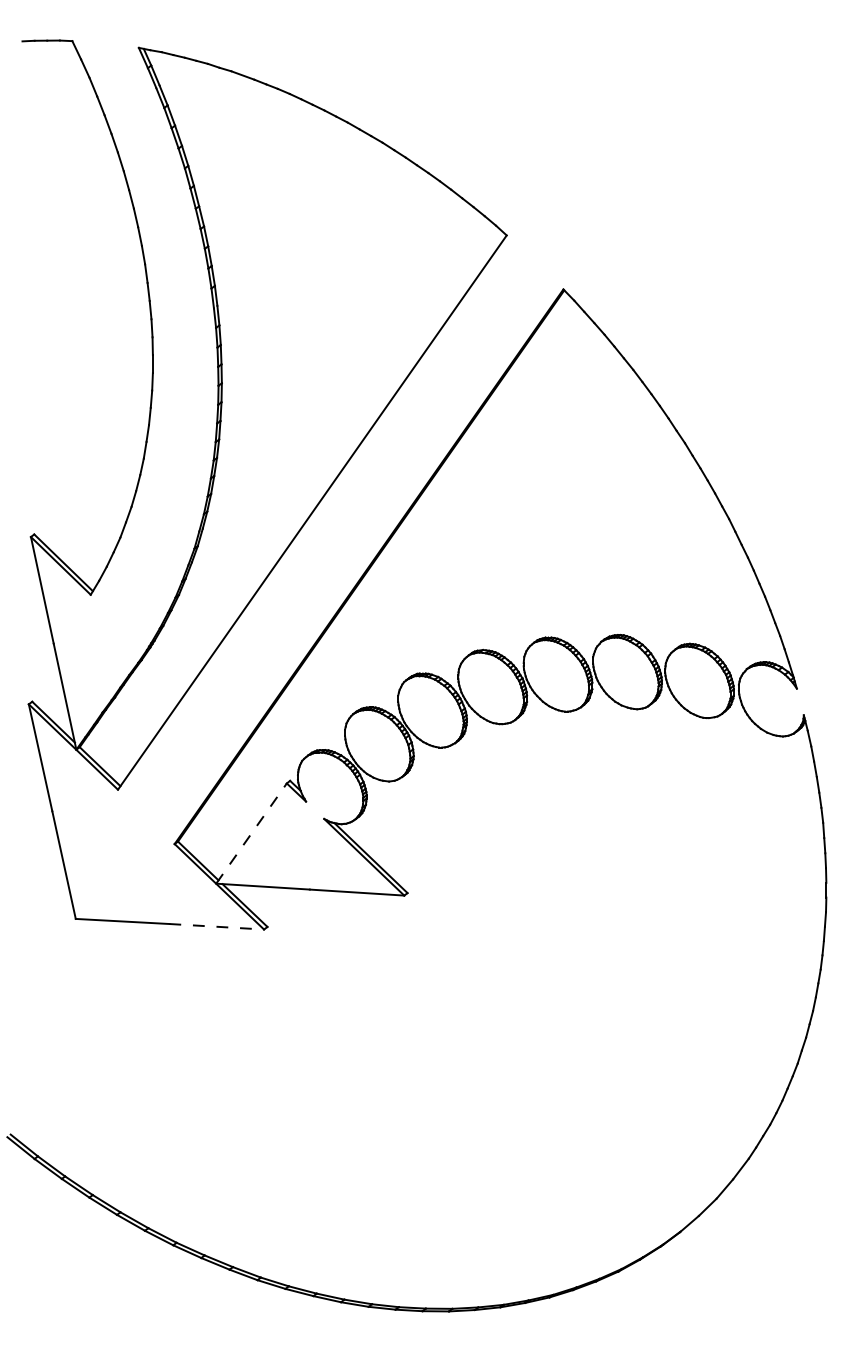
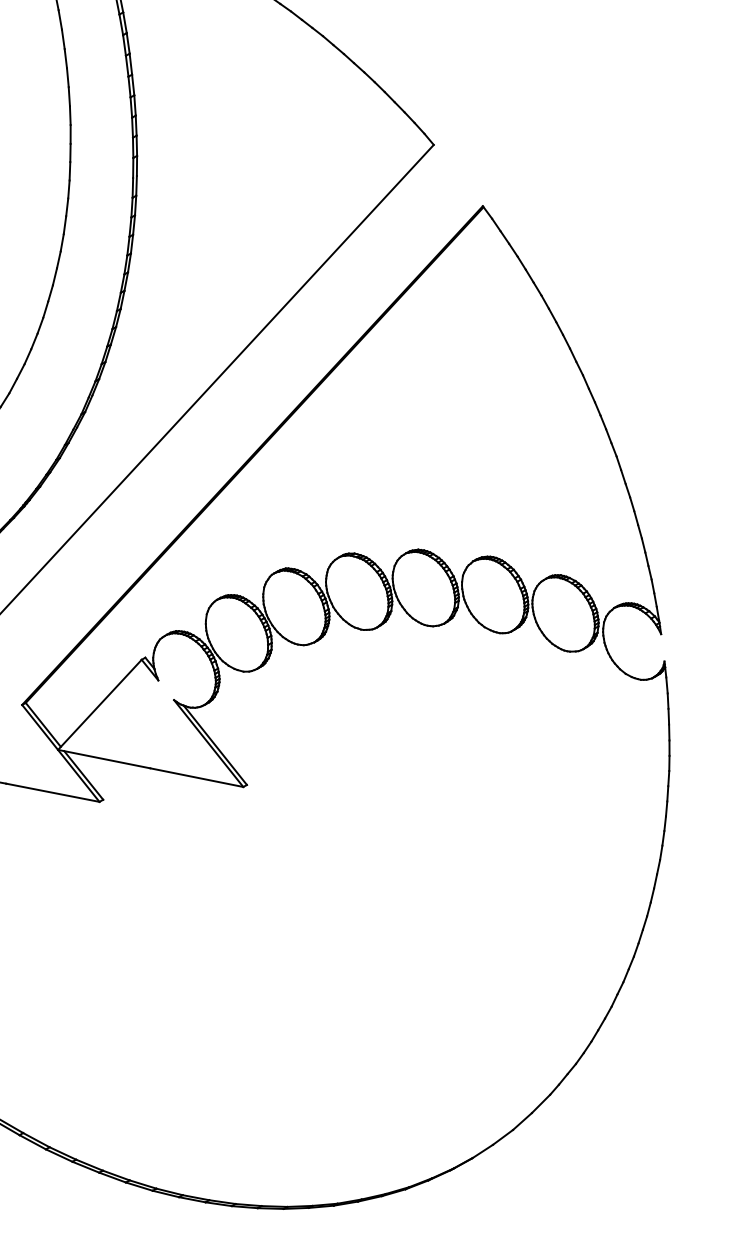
line: (251, 833) -> (99, 704), dashed -> solid
line: (217, 926) -> (53, 792), dashed -> solid

